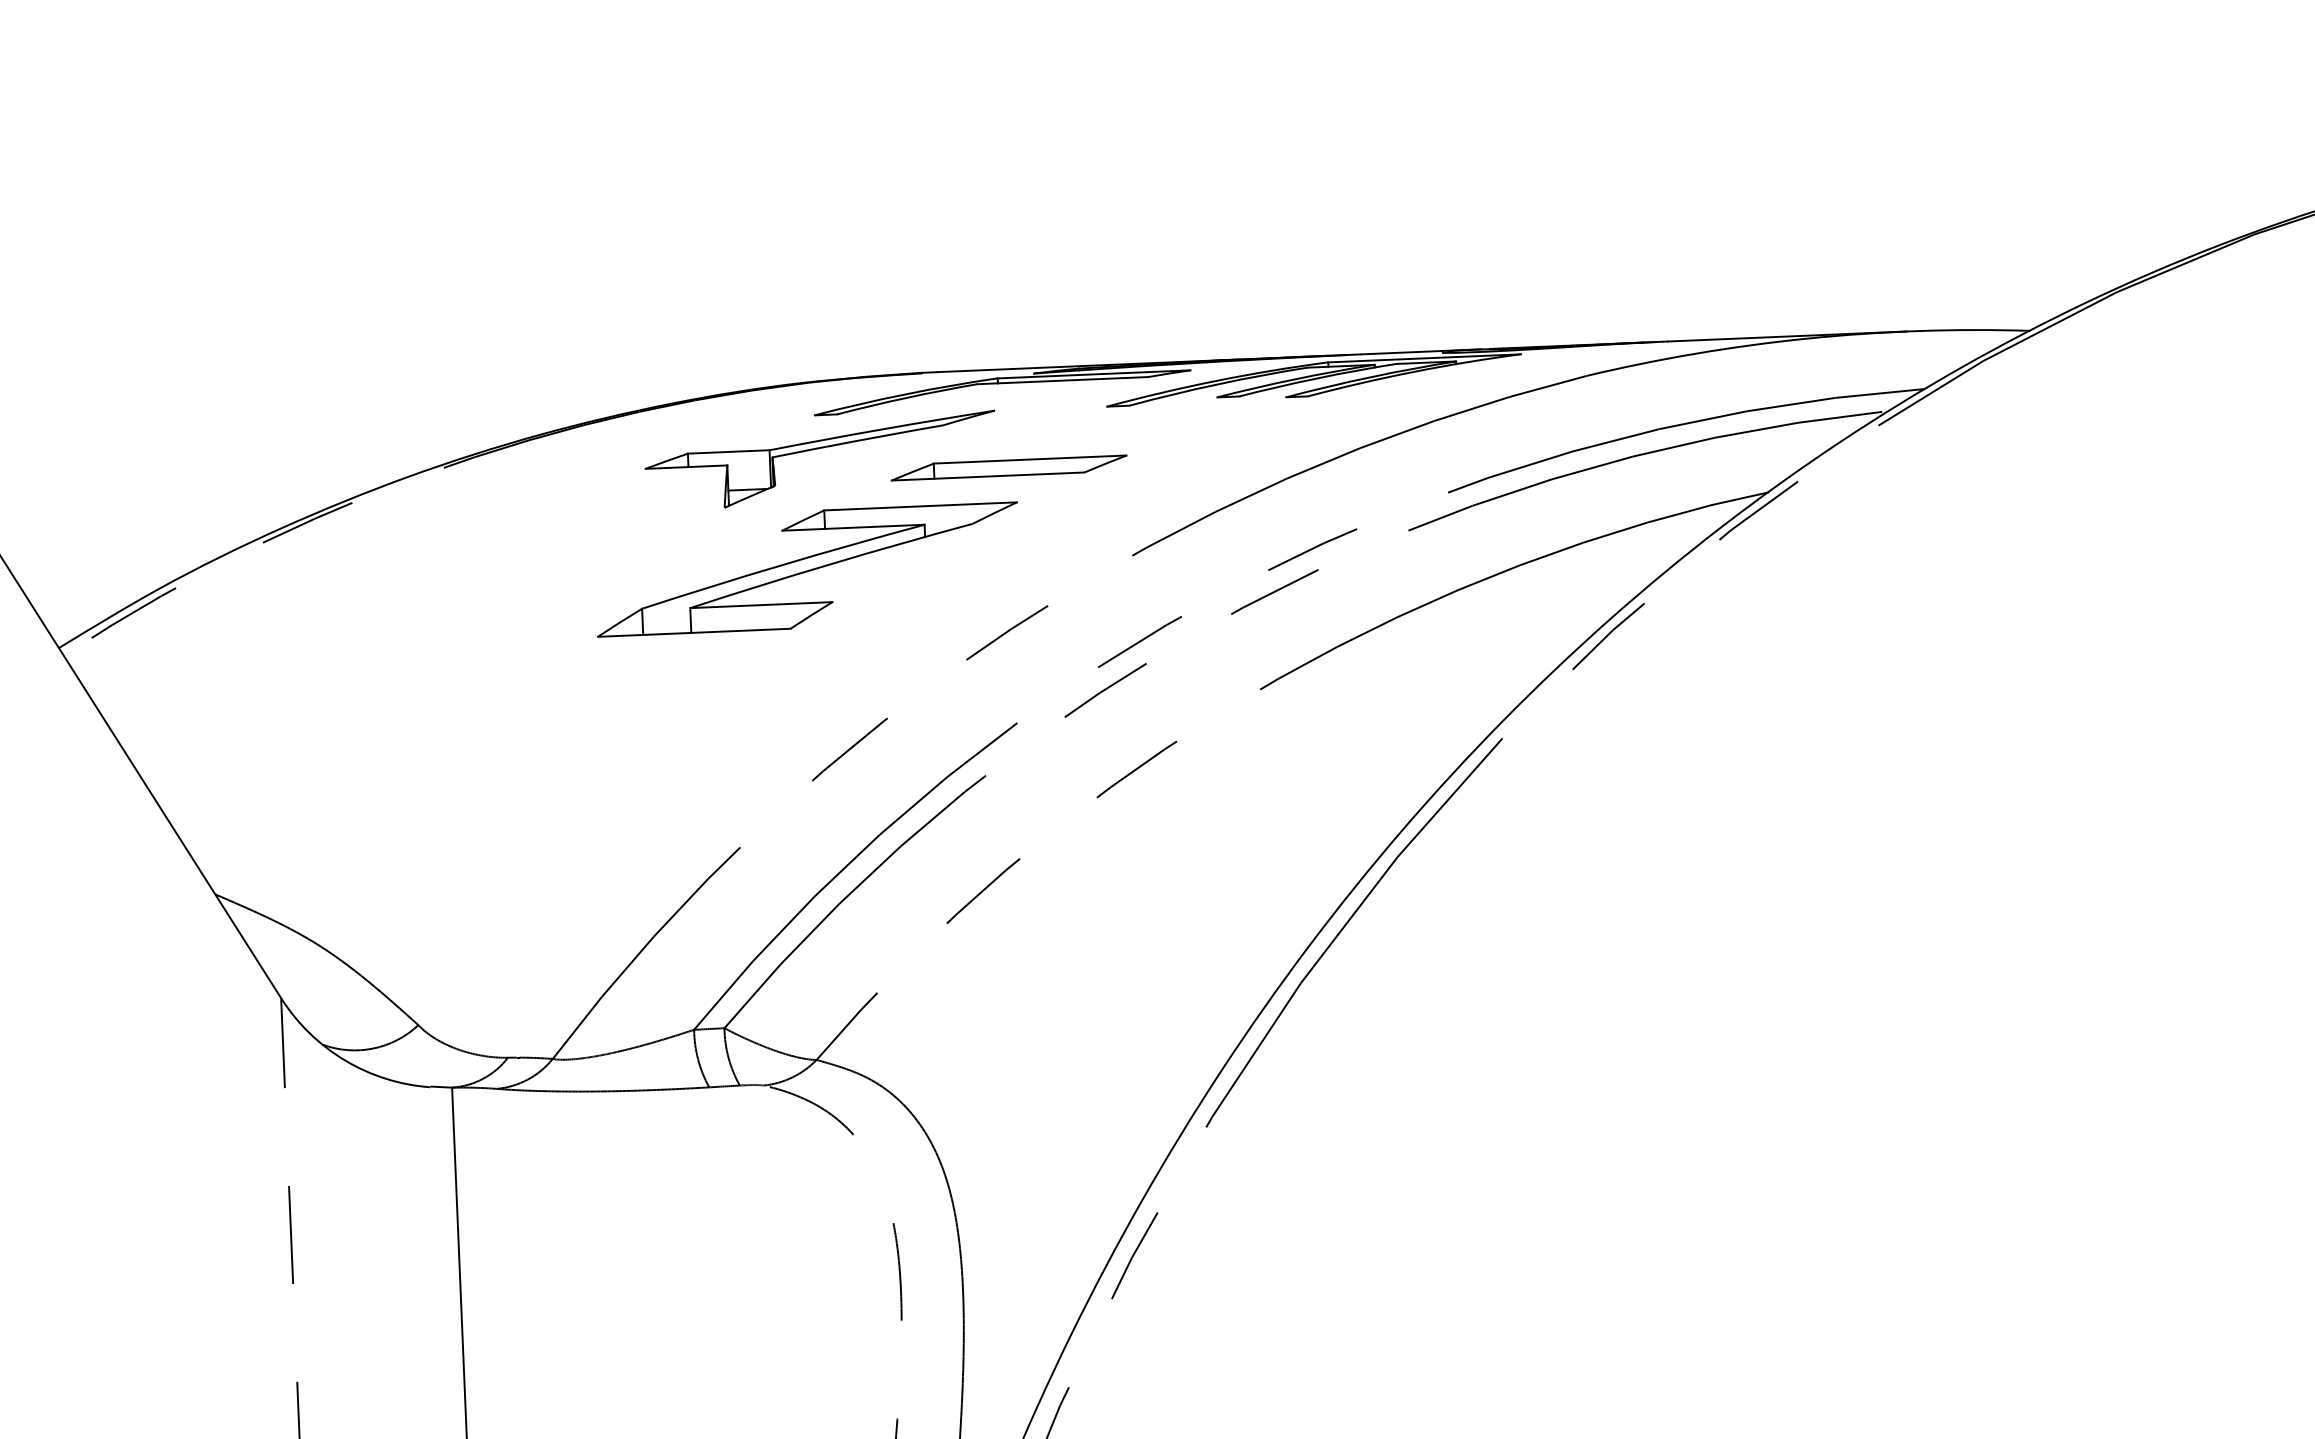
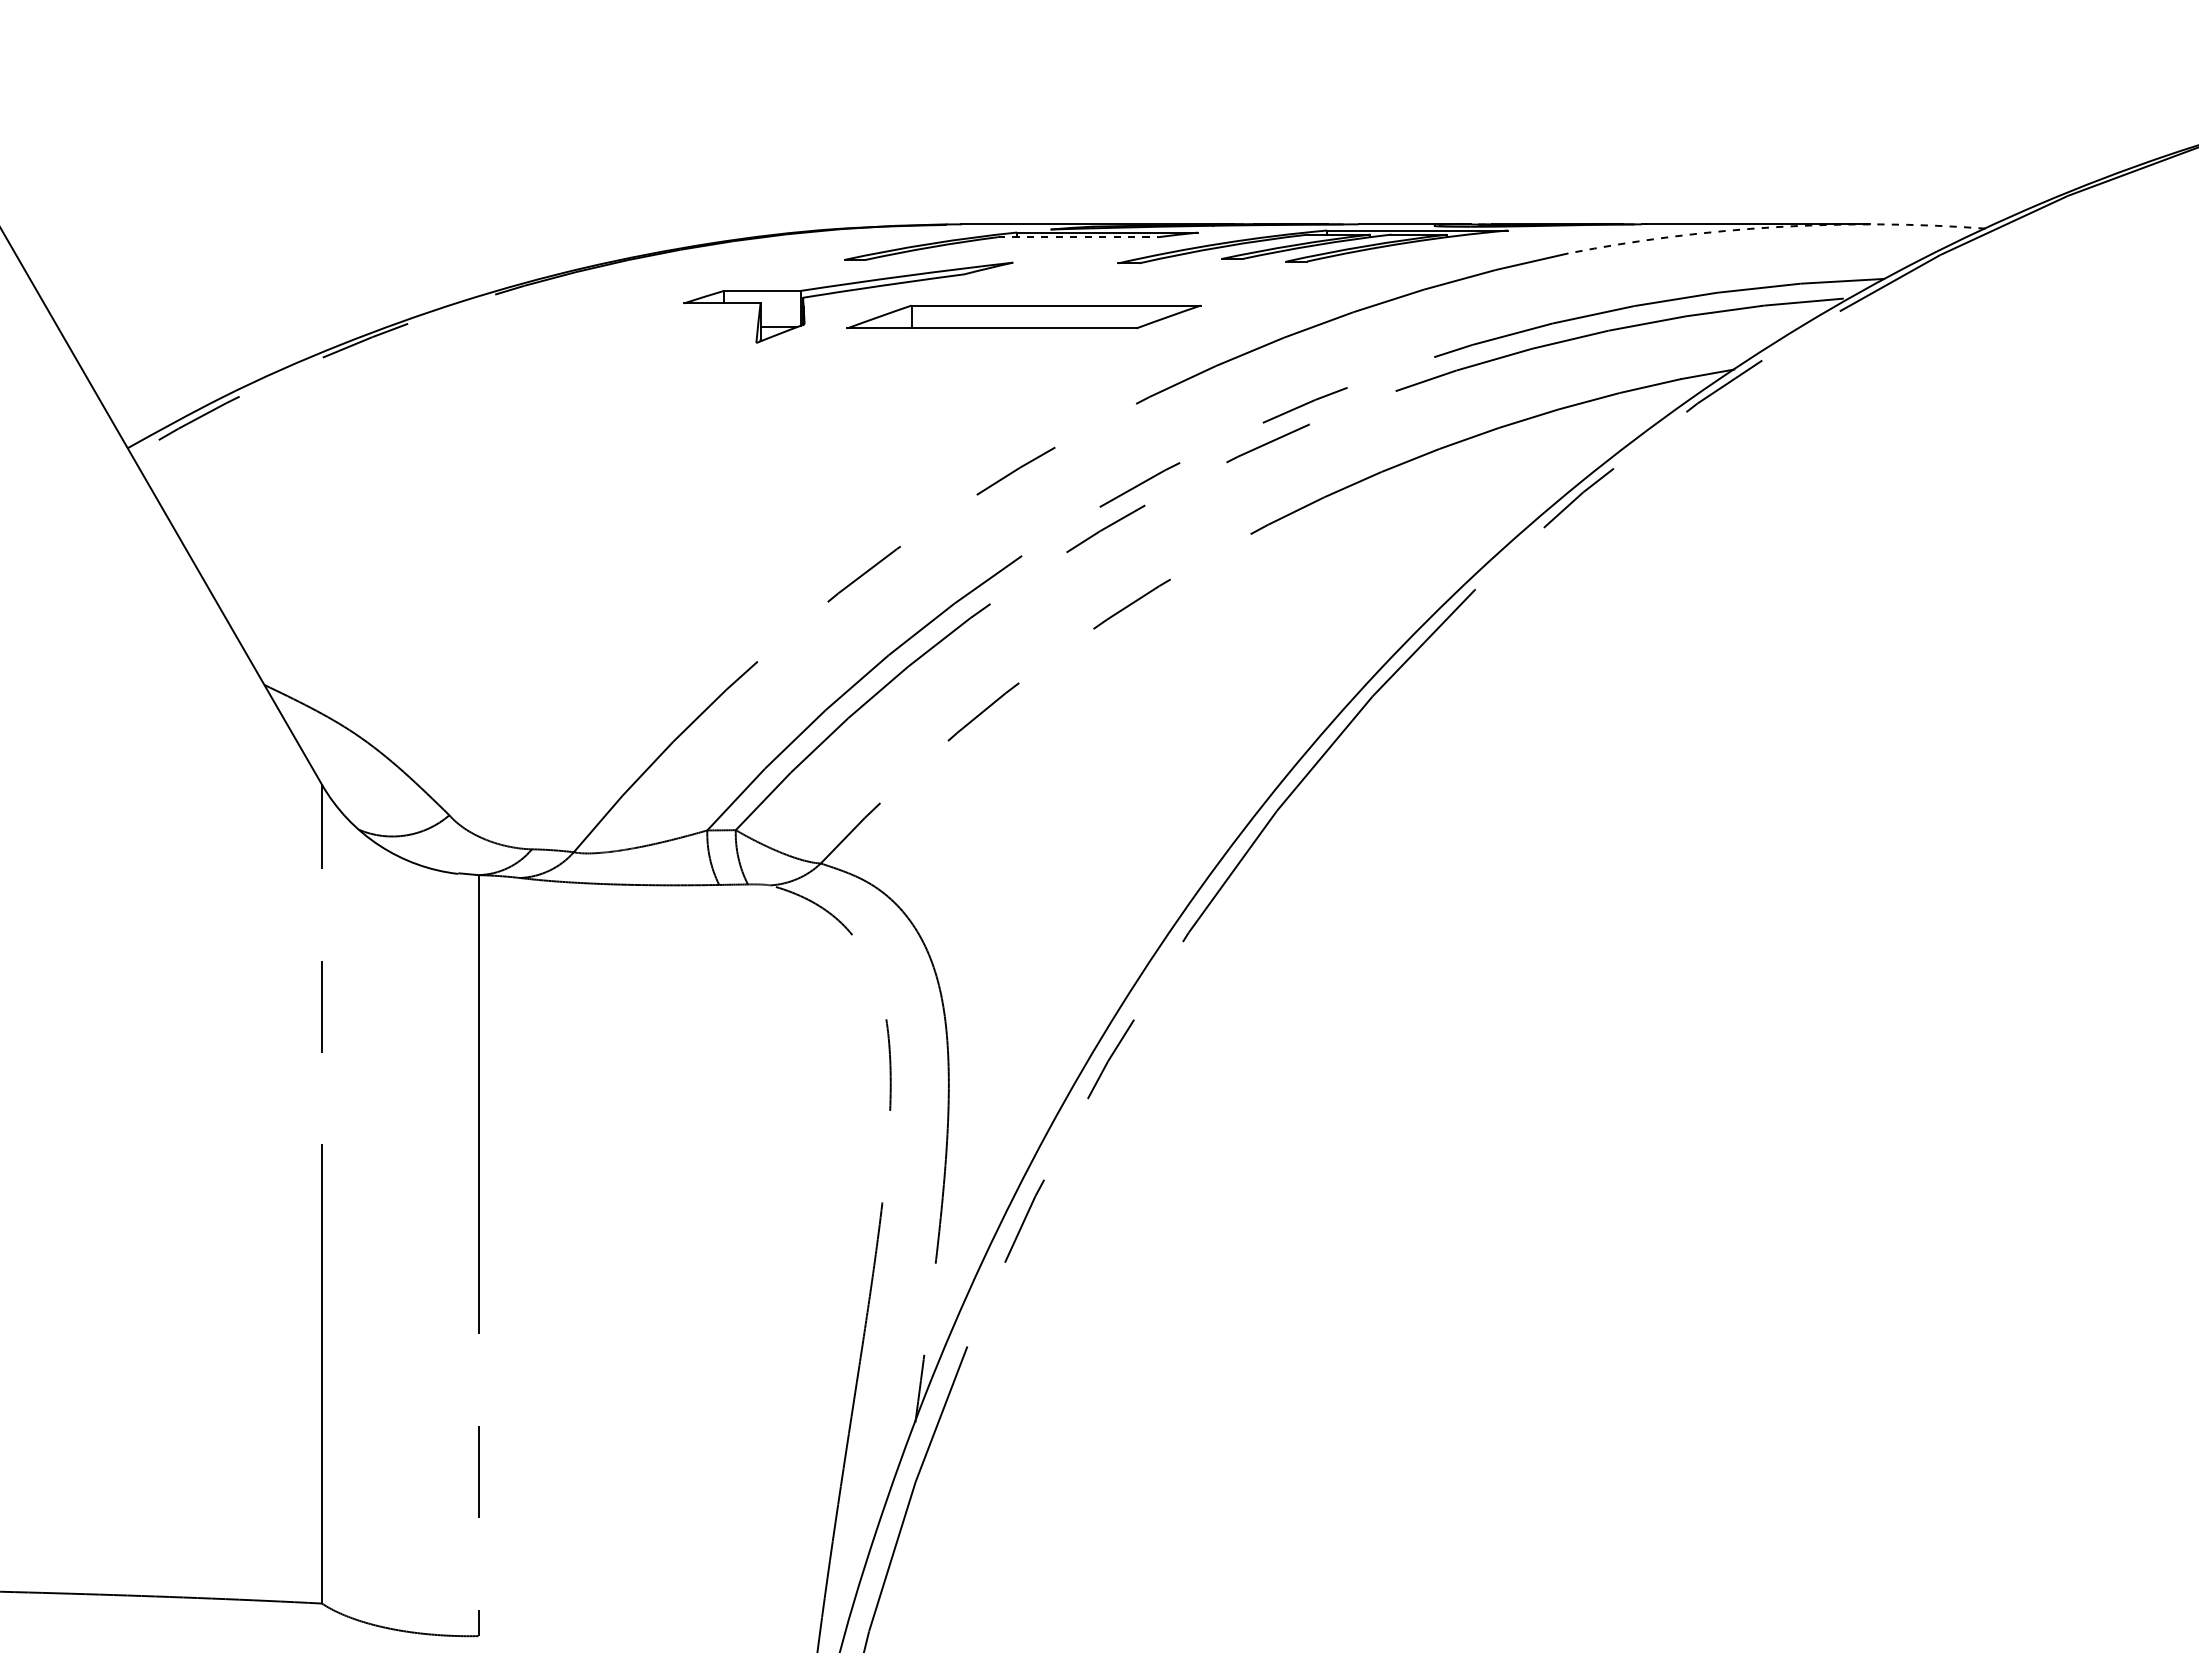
arc: (1807, 339) -> (1776, 227), solid -> dashed
line: (1062, 380) -> (1077, 237), solid -> dashed
part: (1009, 467) -> (1024, 316), size x1.6
part: (807, 568) -> (831, 403), removed

